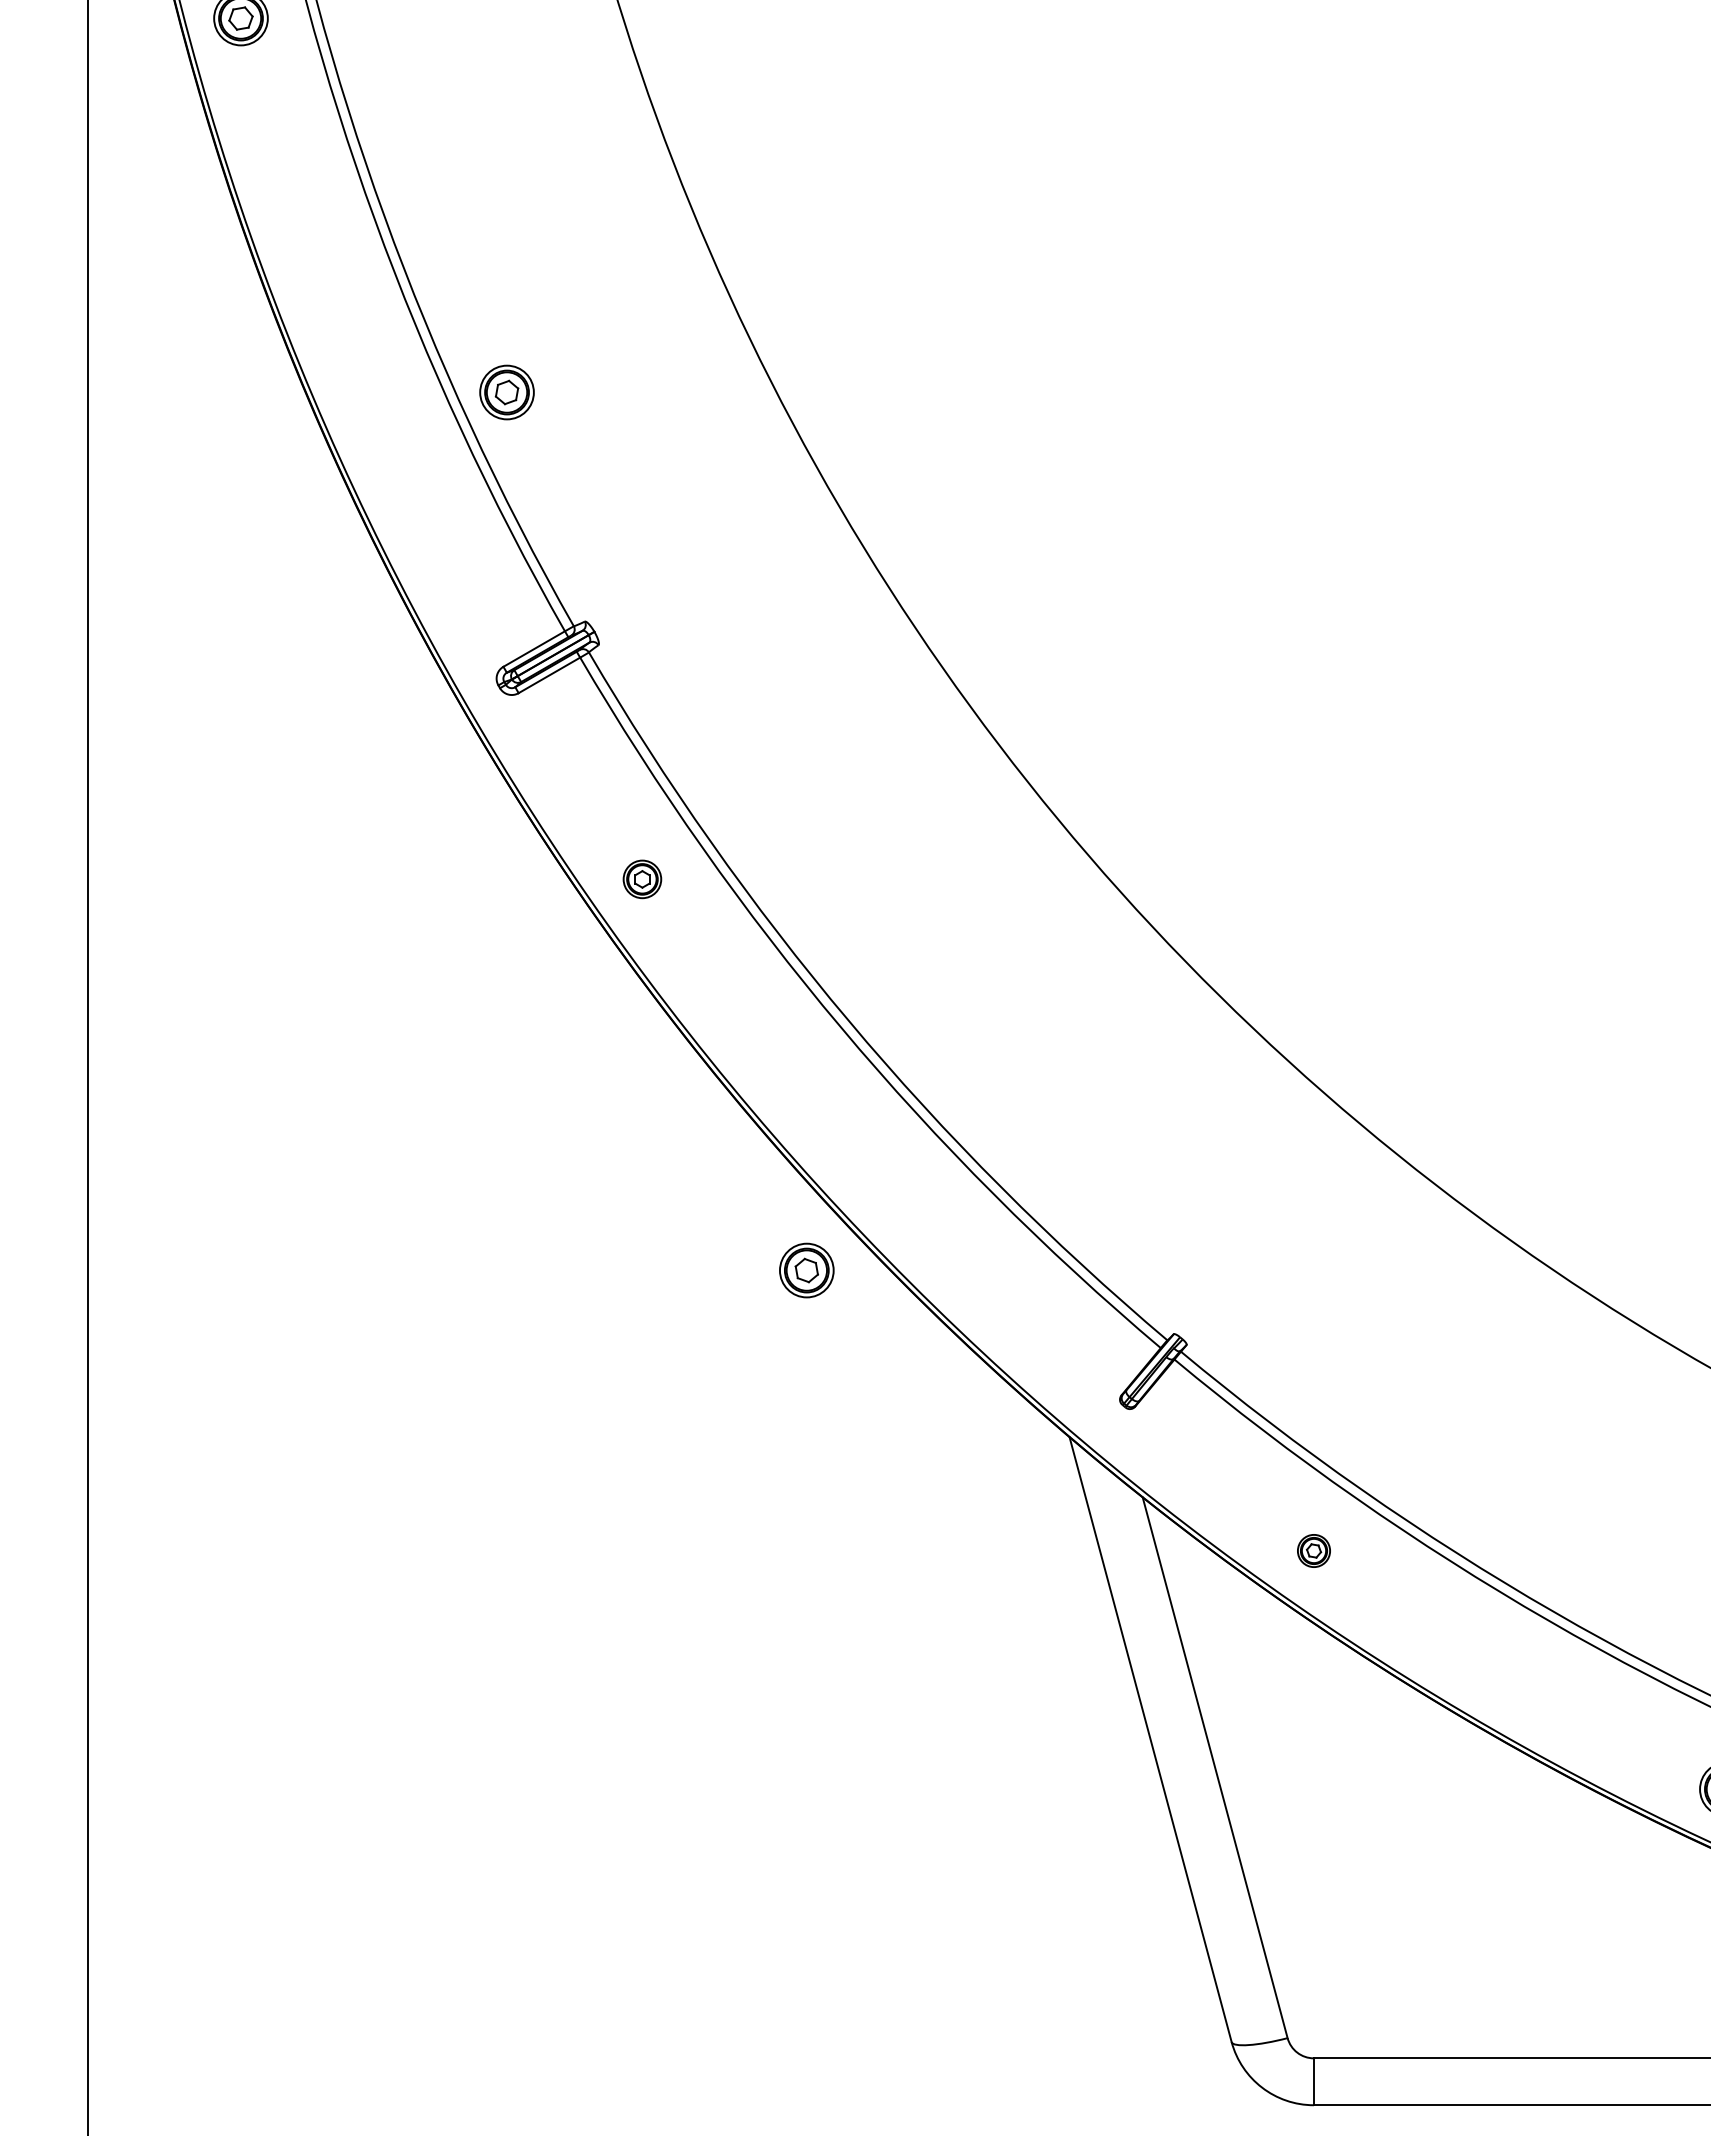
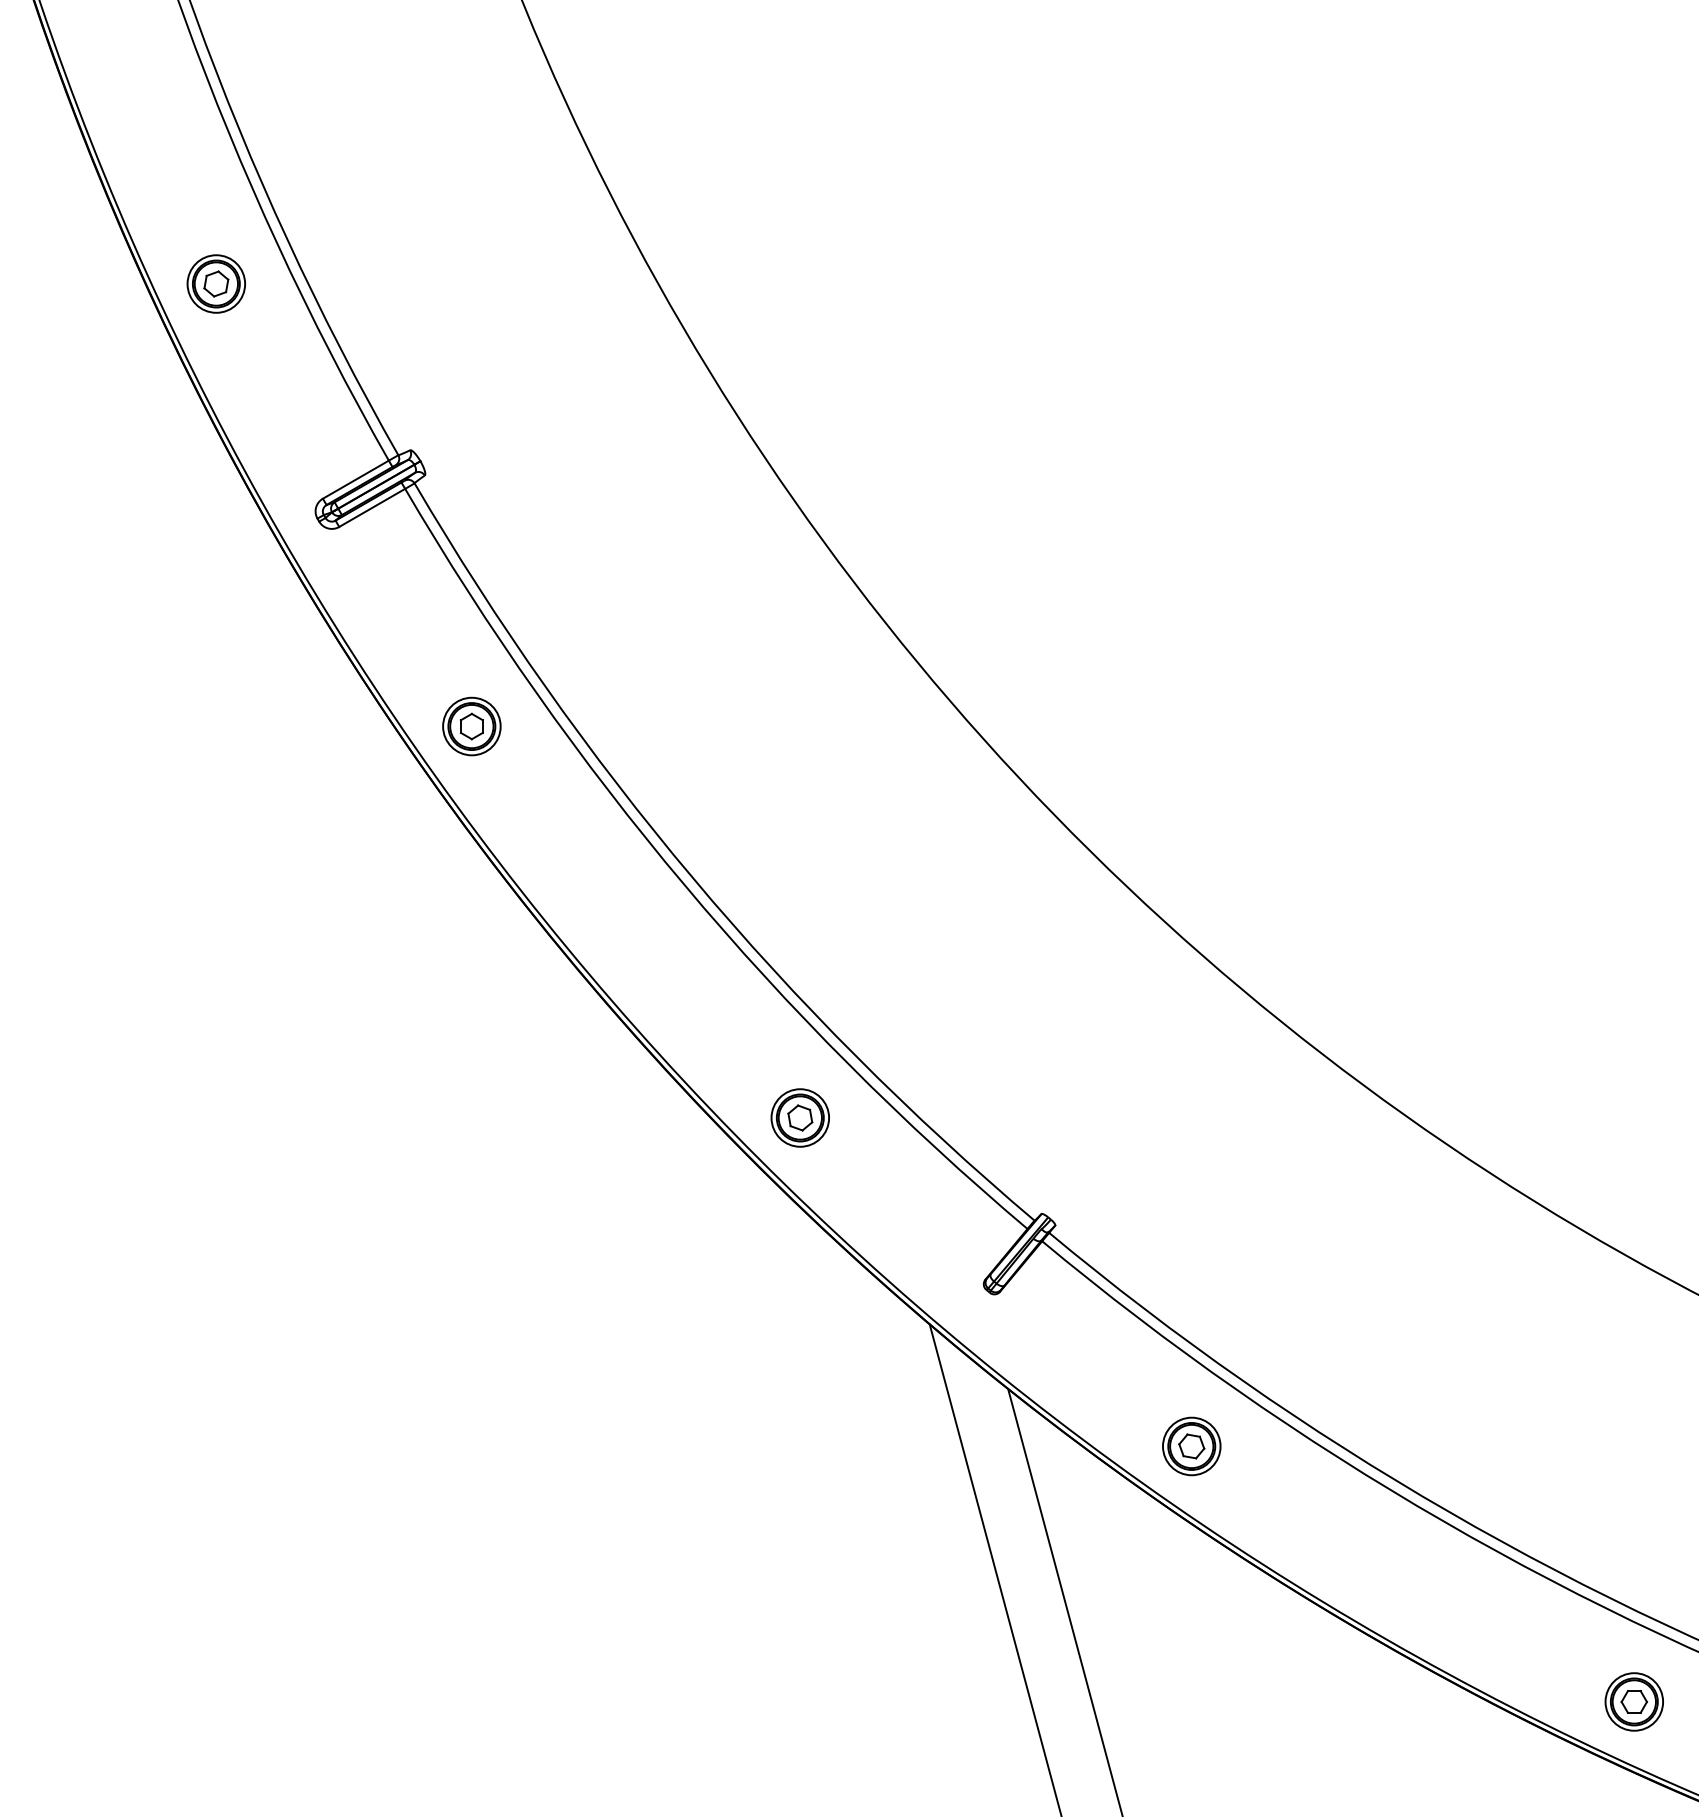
part: (506, 392) -> (215, 284), moved
part: (642, 879) -> (471, 726), size x1.43
part: (806, 1270) -> (799, 1117), moved
part: (1313, 1550) -> (1191, 1445), size x1.67

